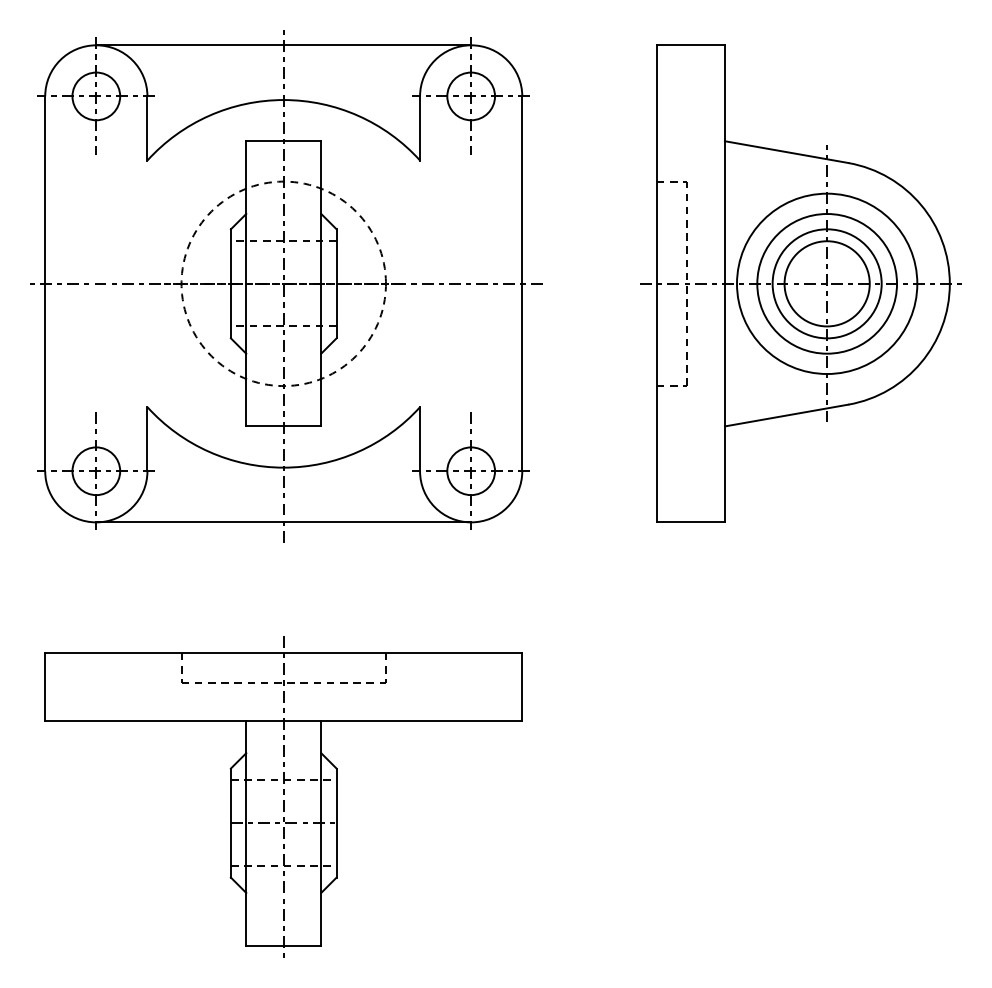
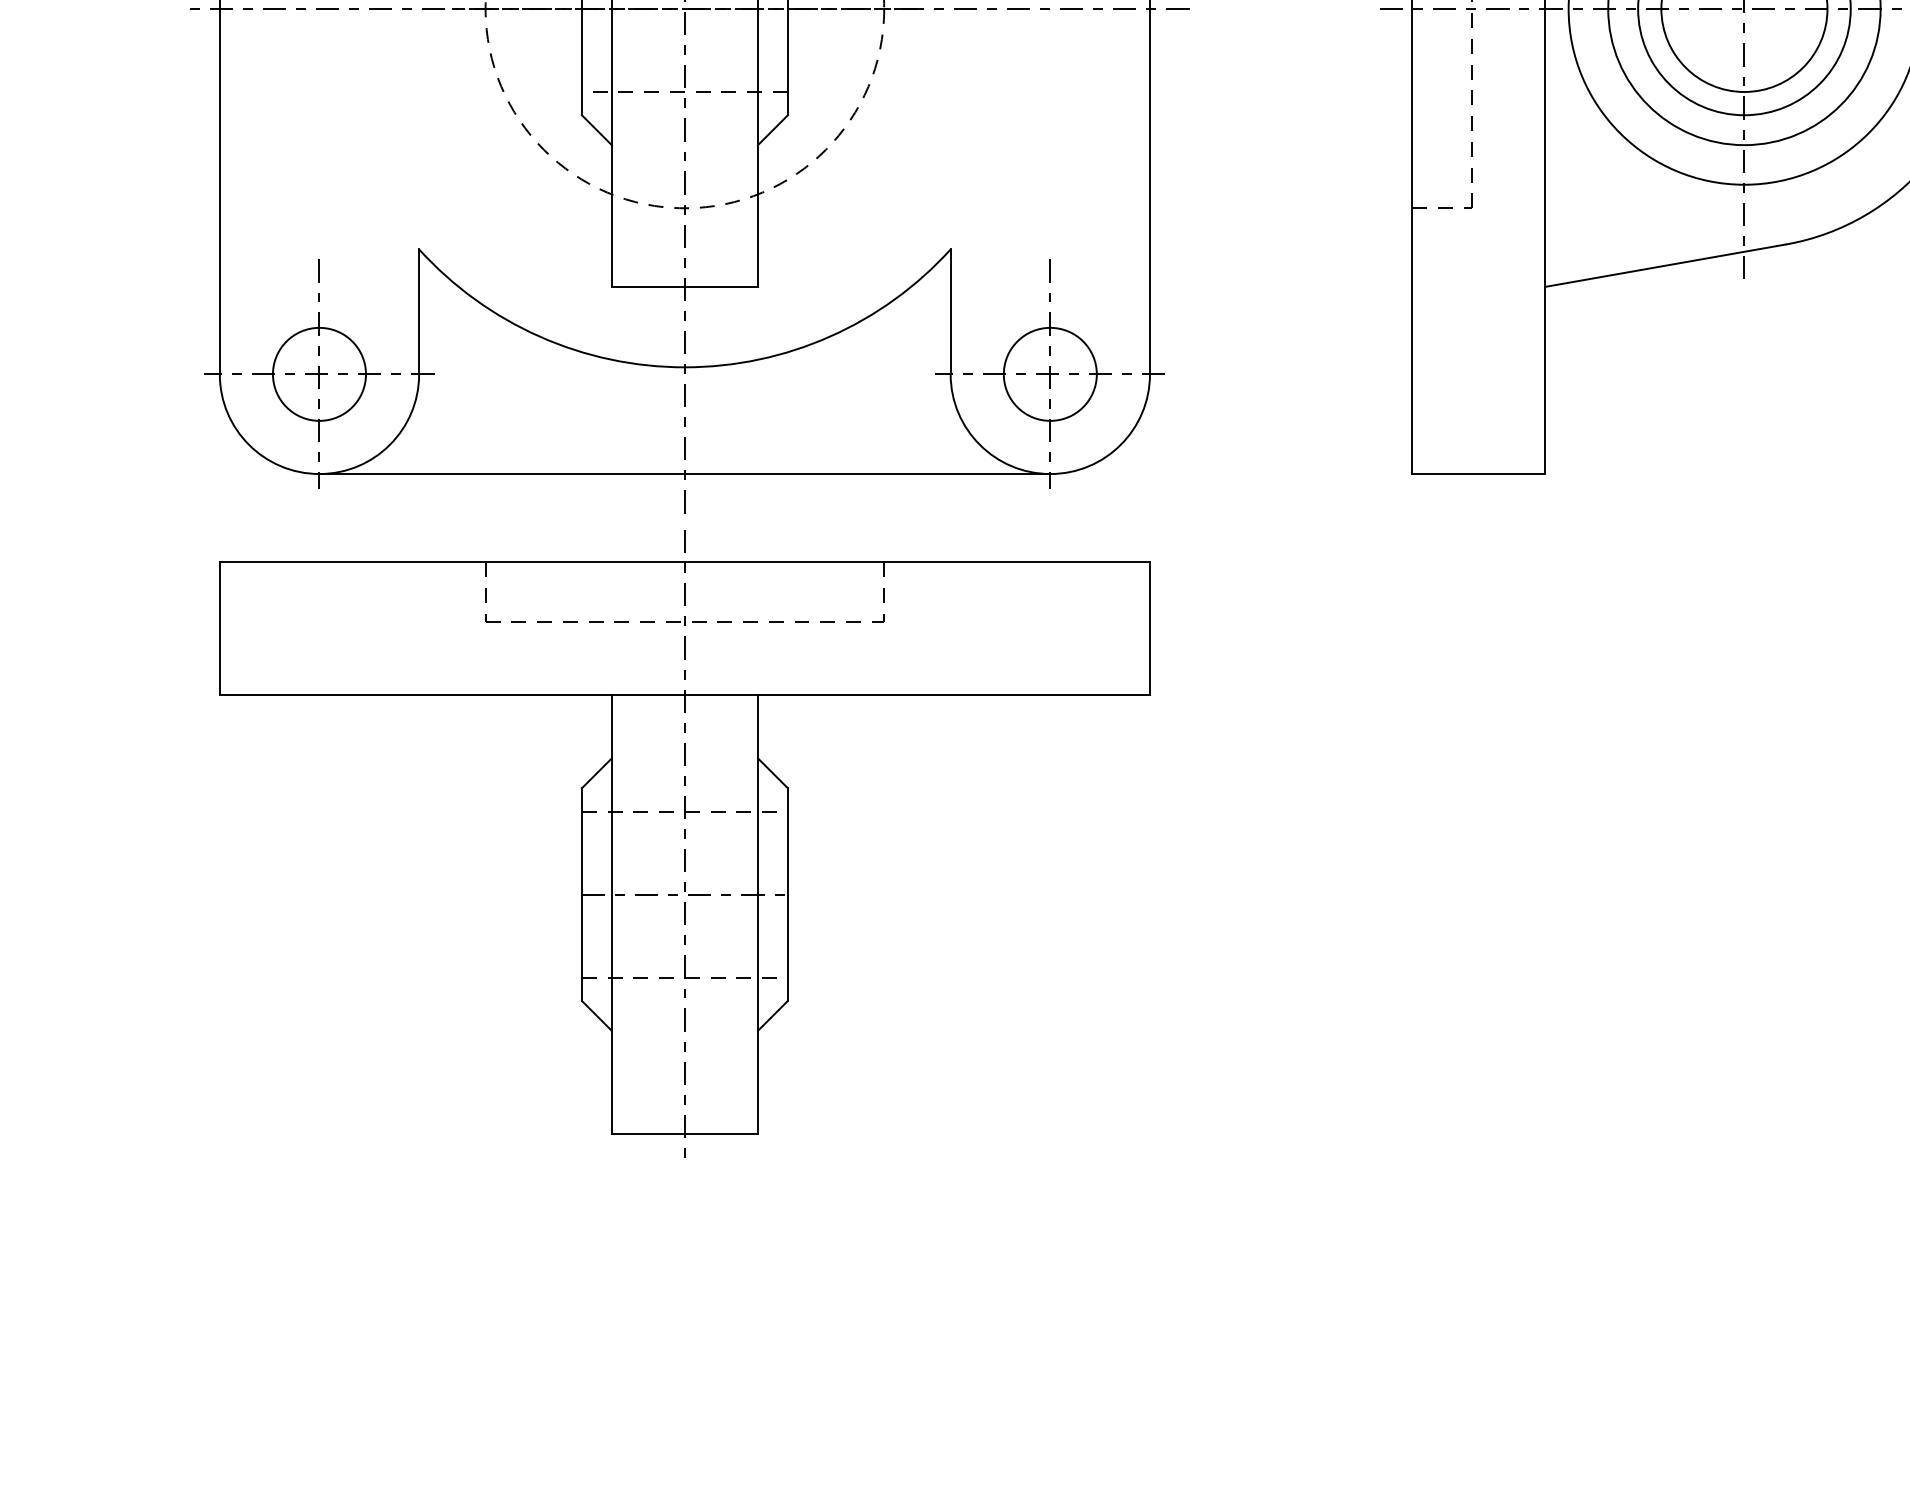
part: (283, 796) -> (684, 842), moved

